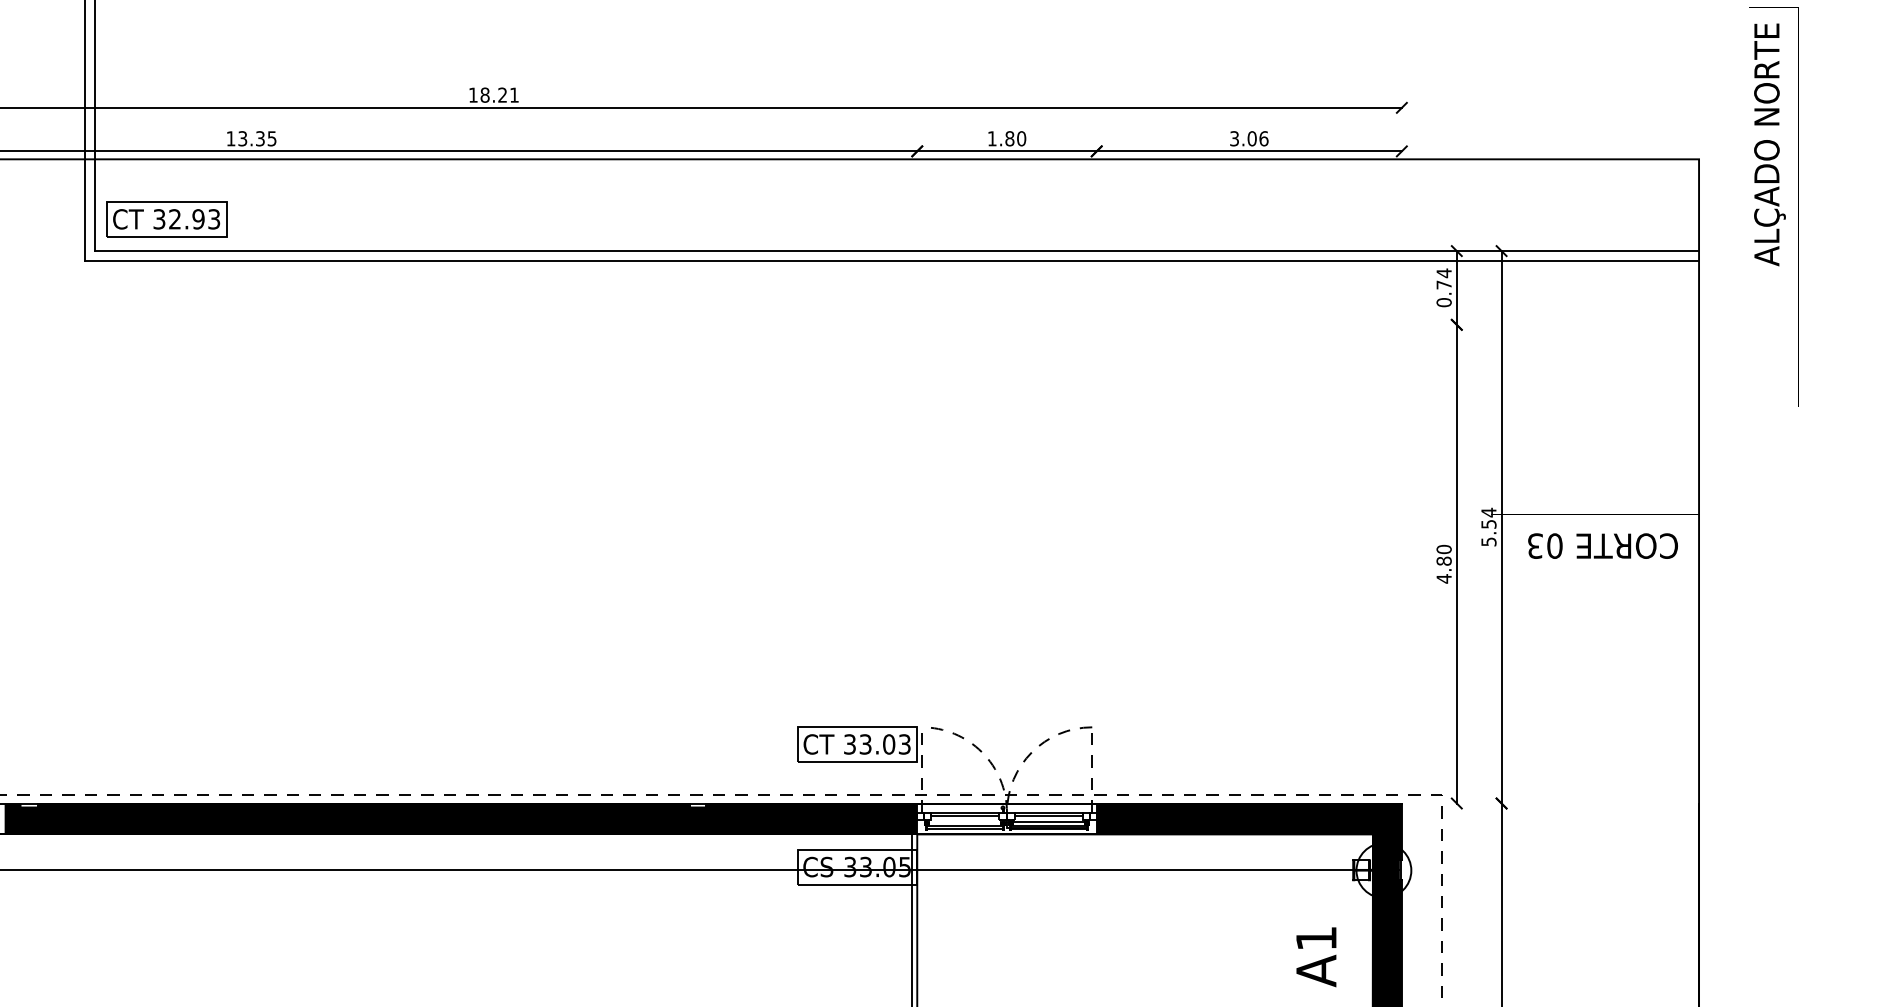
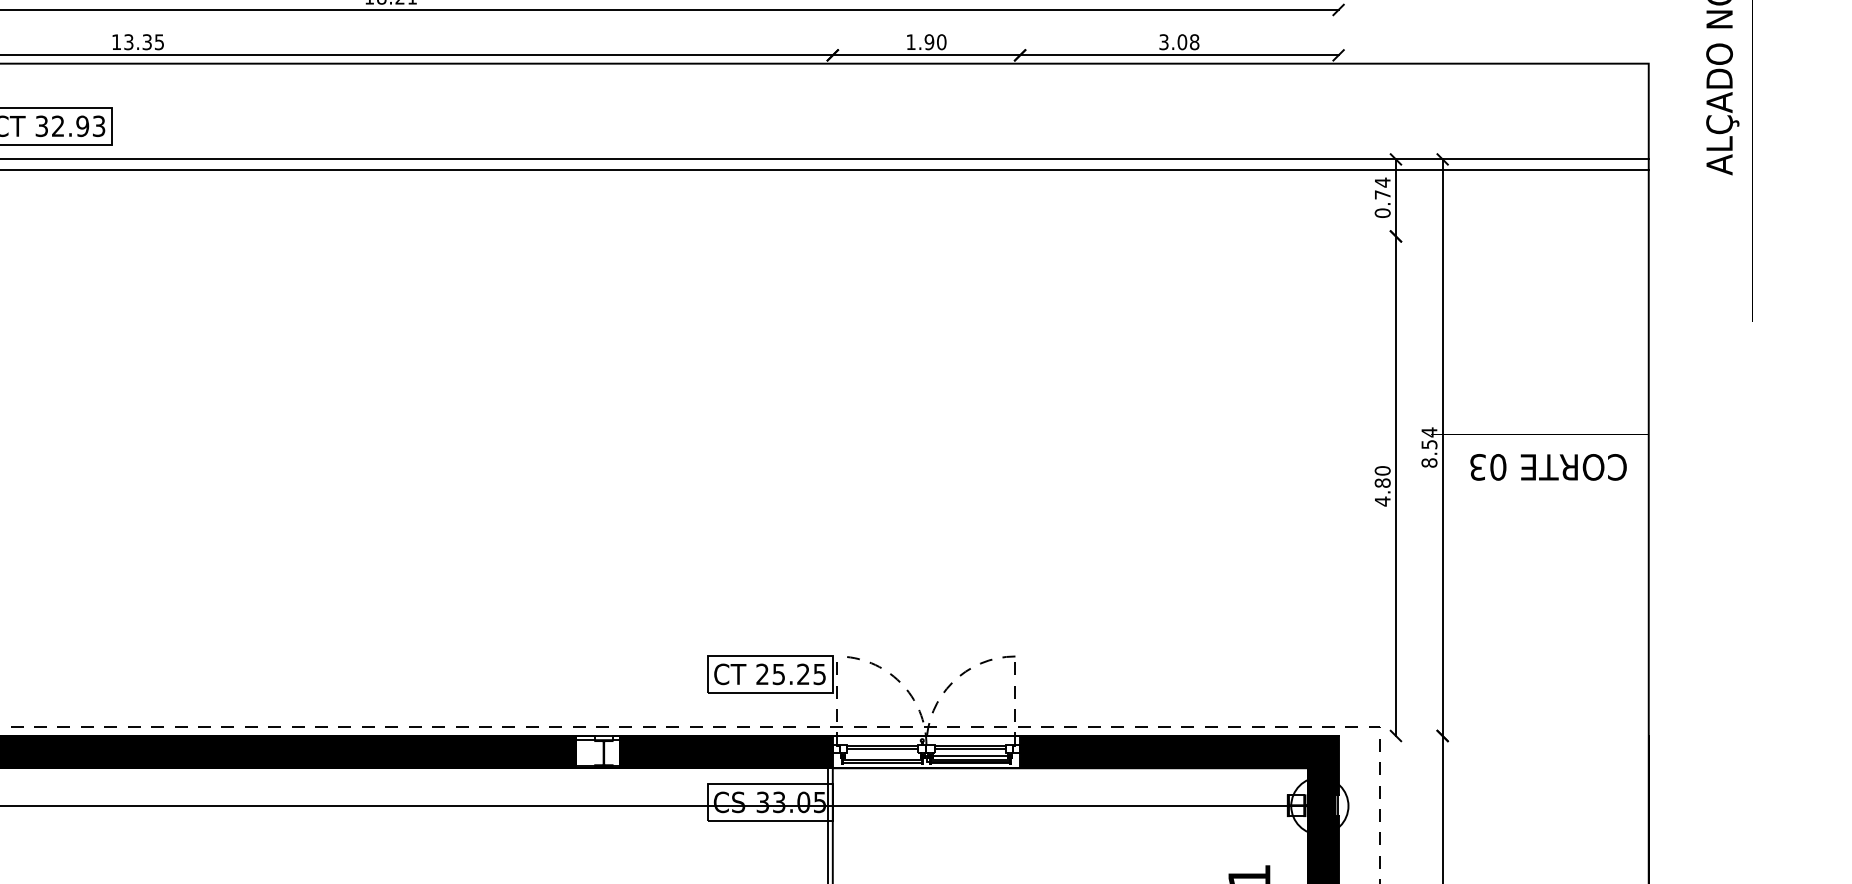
text: (1009, 138) -> (929, 41), 1.80 -> 1.90
text: (1263, 138) -> (1194, 41), 3.06 -> 3.08
text: (1488, 541) -> (1429, 462), 5.54 -> 8.54
text: (877, 744) -> (791, 674), 33.03 -> 25.25
fill: (691, 818) -> (597, 751), removed

